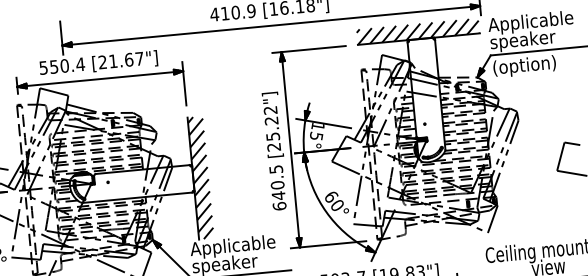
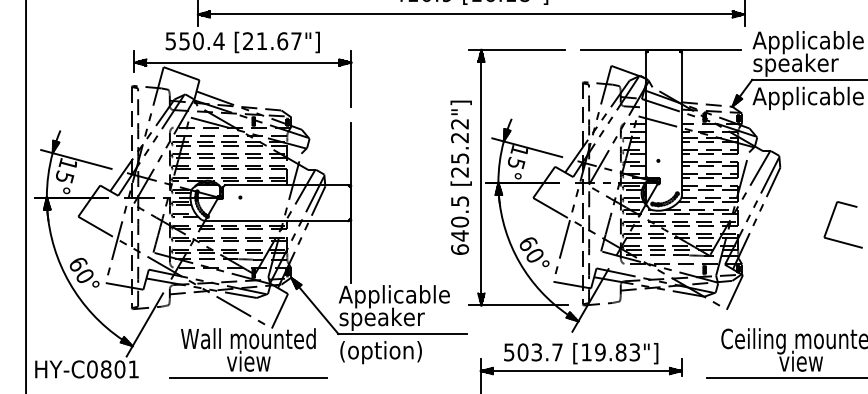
hatch: (417, 31) -> (660, 39), removed
text: (534, 65) -> (807, 98), (option) -> Applicable
hatch: (201, 177) -> (361, 202), removed

